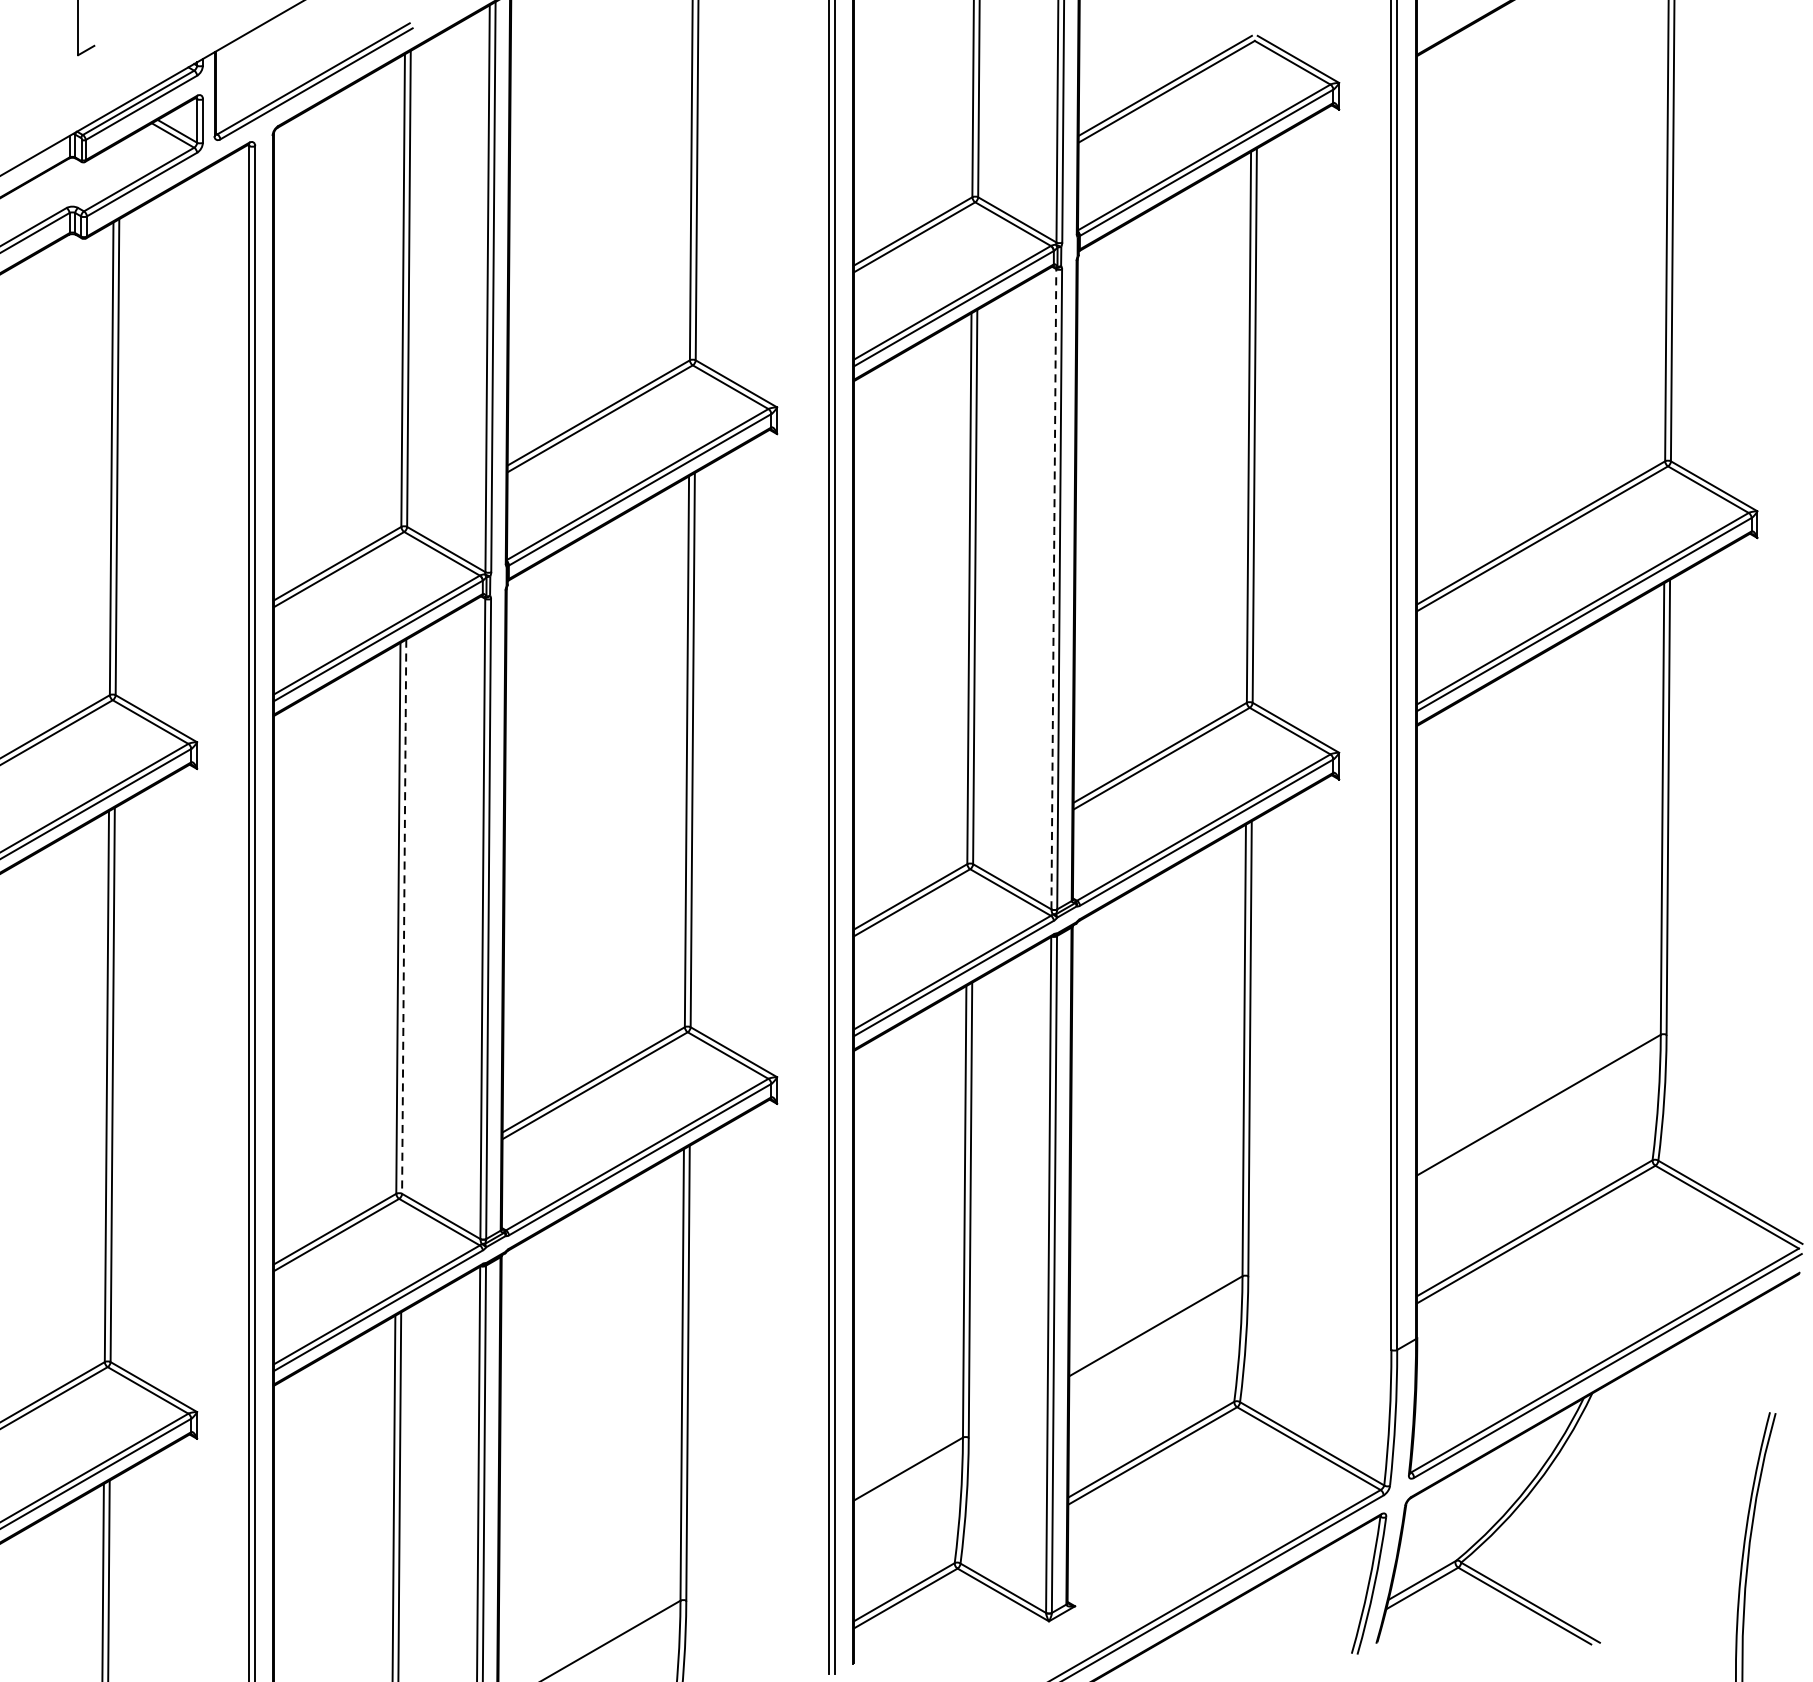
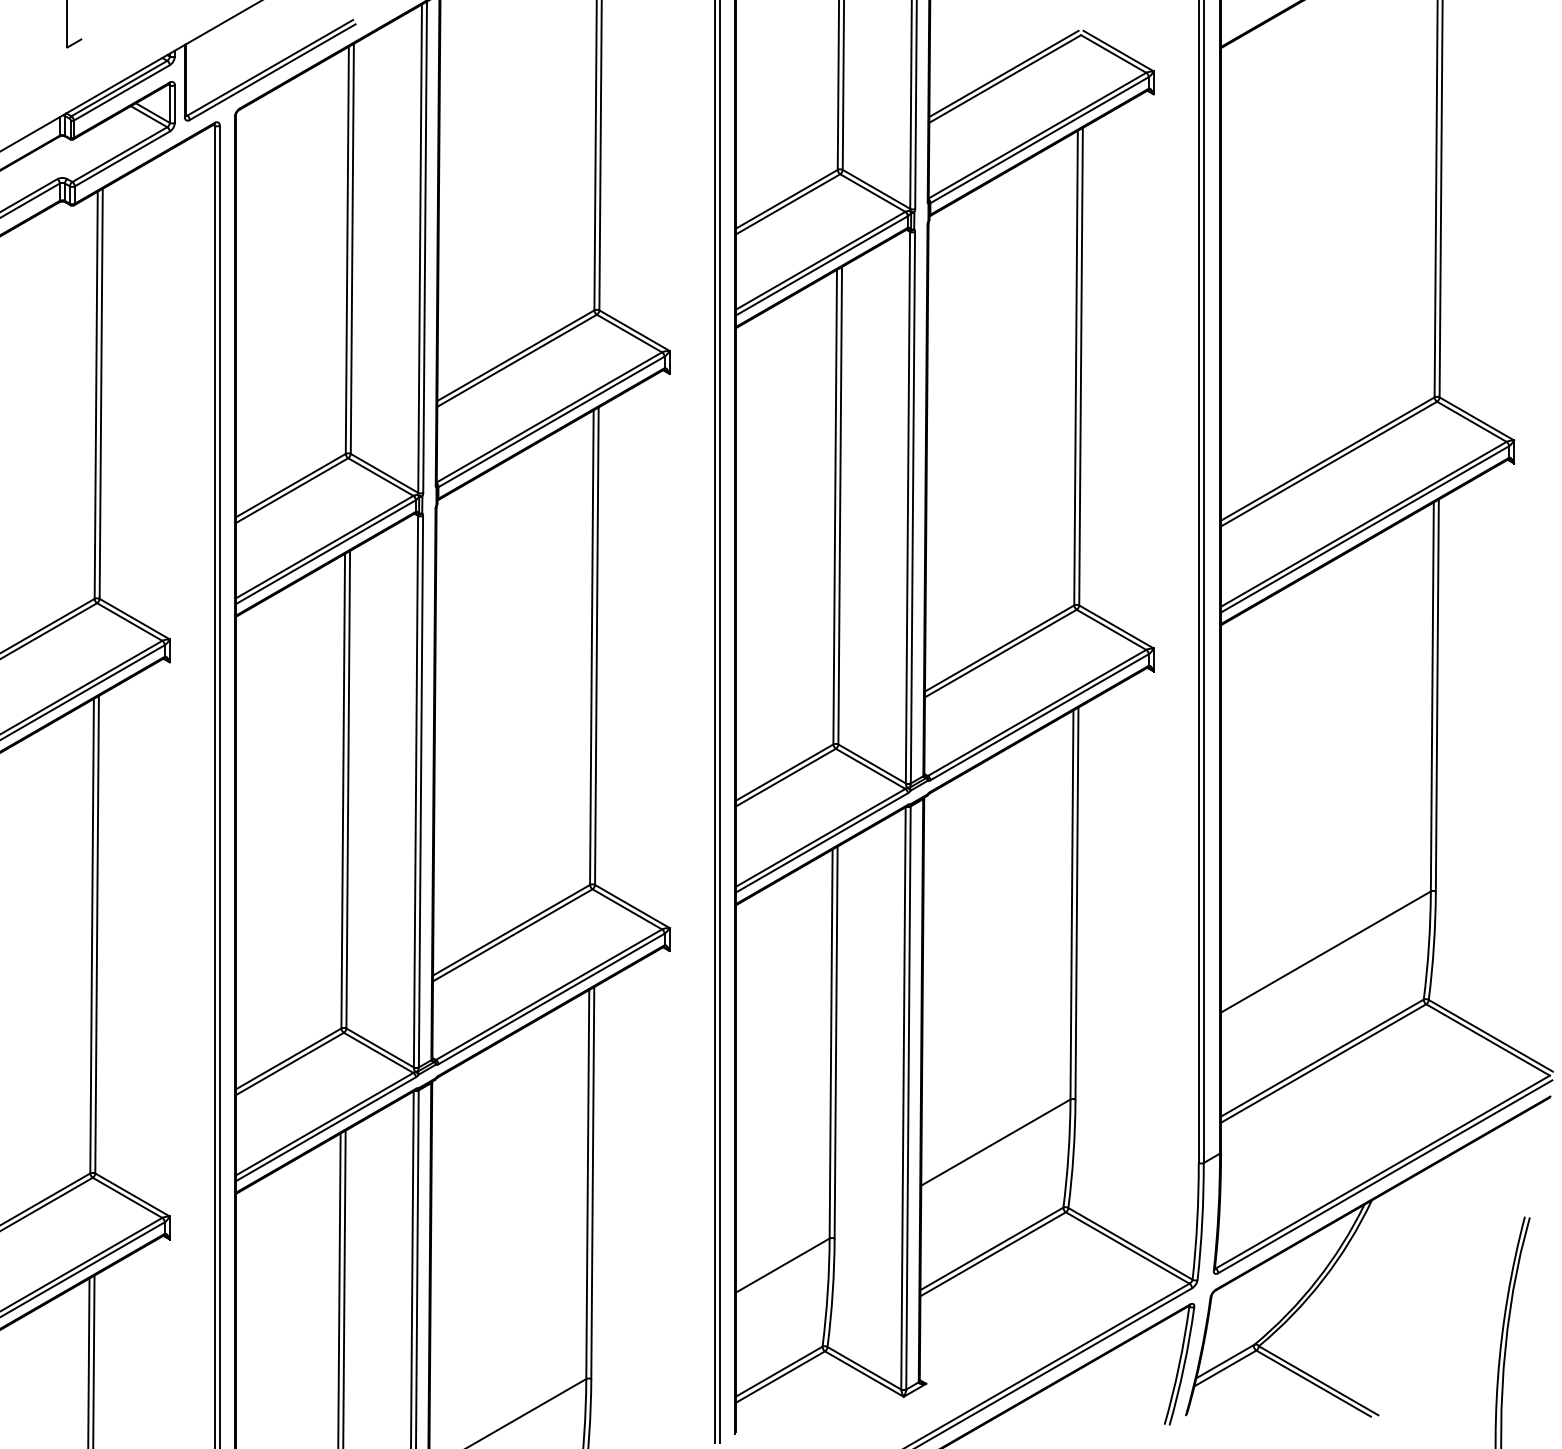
line: (1053, 589) -> (907, 507), dashed -> solid
line: (404, 916) -> (348, 789), dashed -> solid

